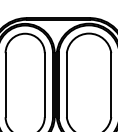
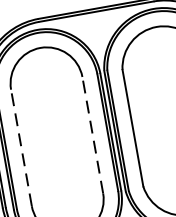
line: (5, 84) -> (21, 146), solid -> dashed
line: (44, 84) -> (92, 134), solid -> dashed

